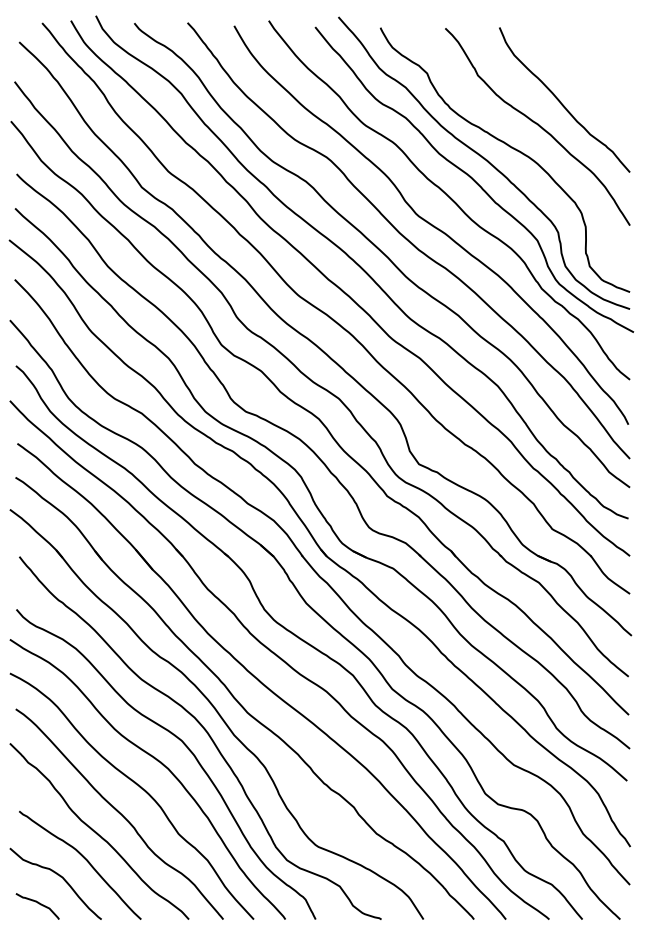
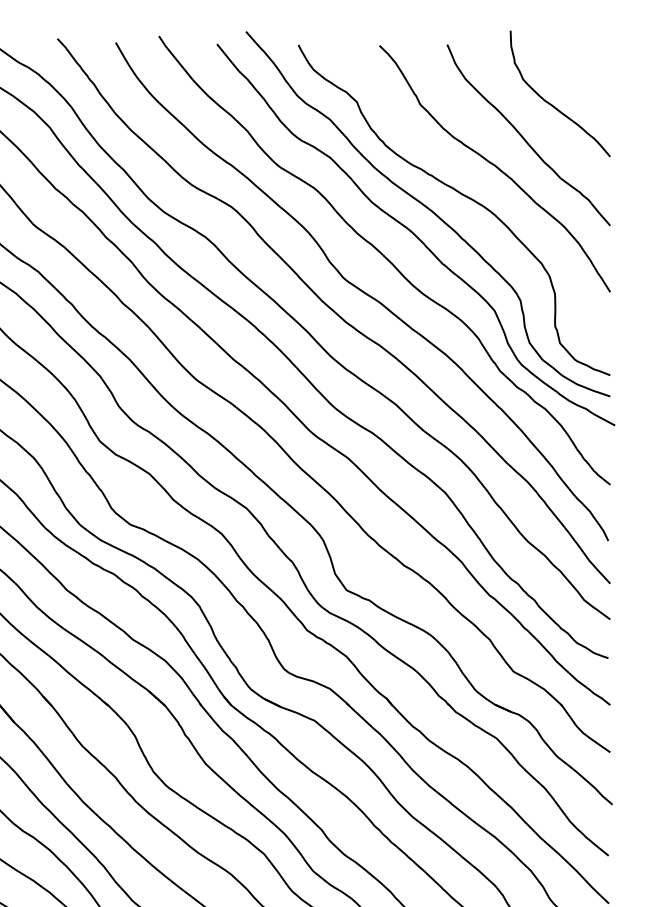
curve: (584, 75) -> (553, 104), added

